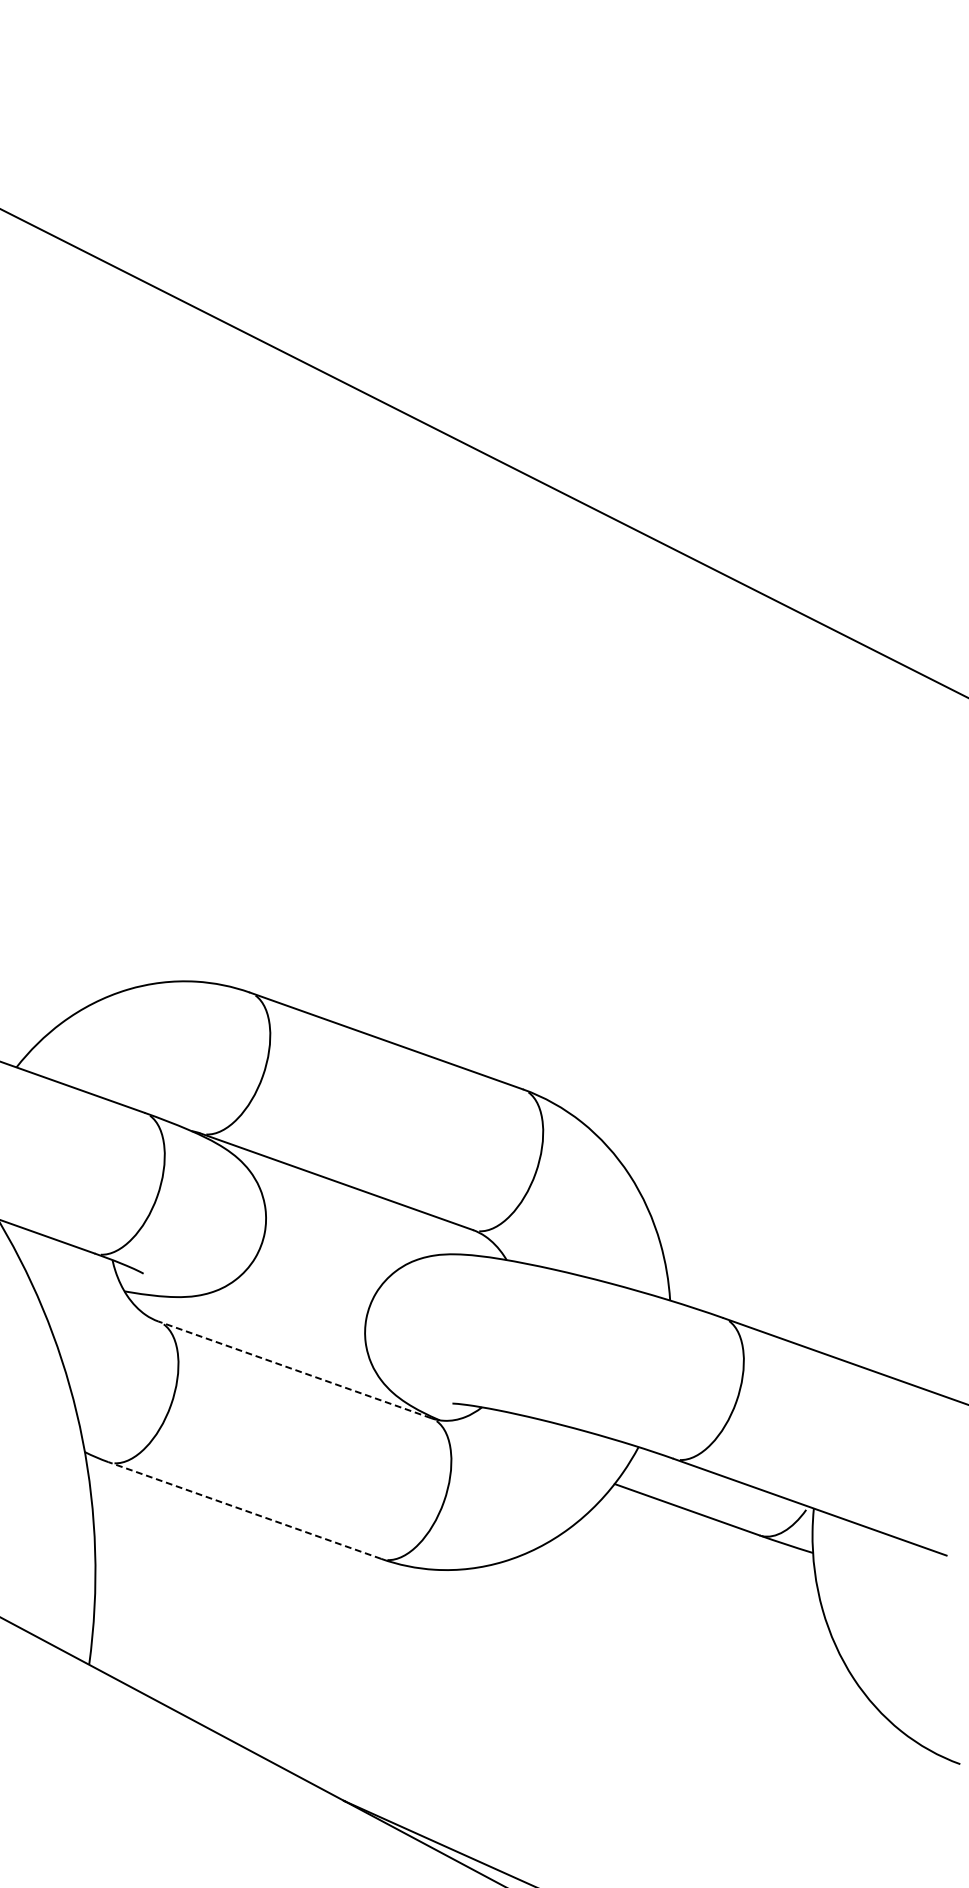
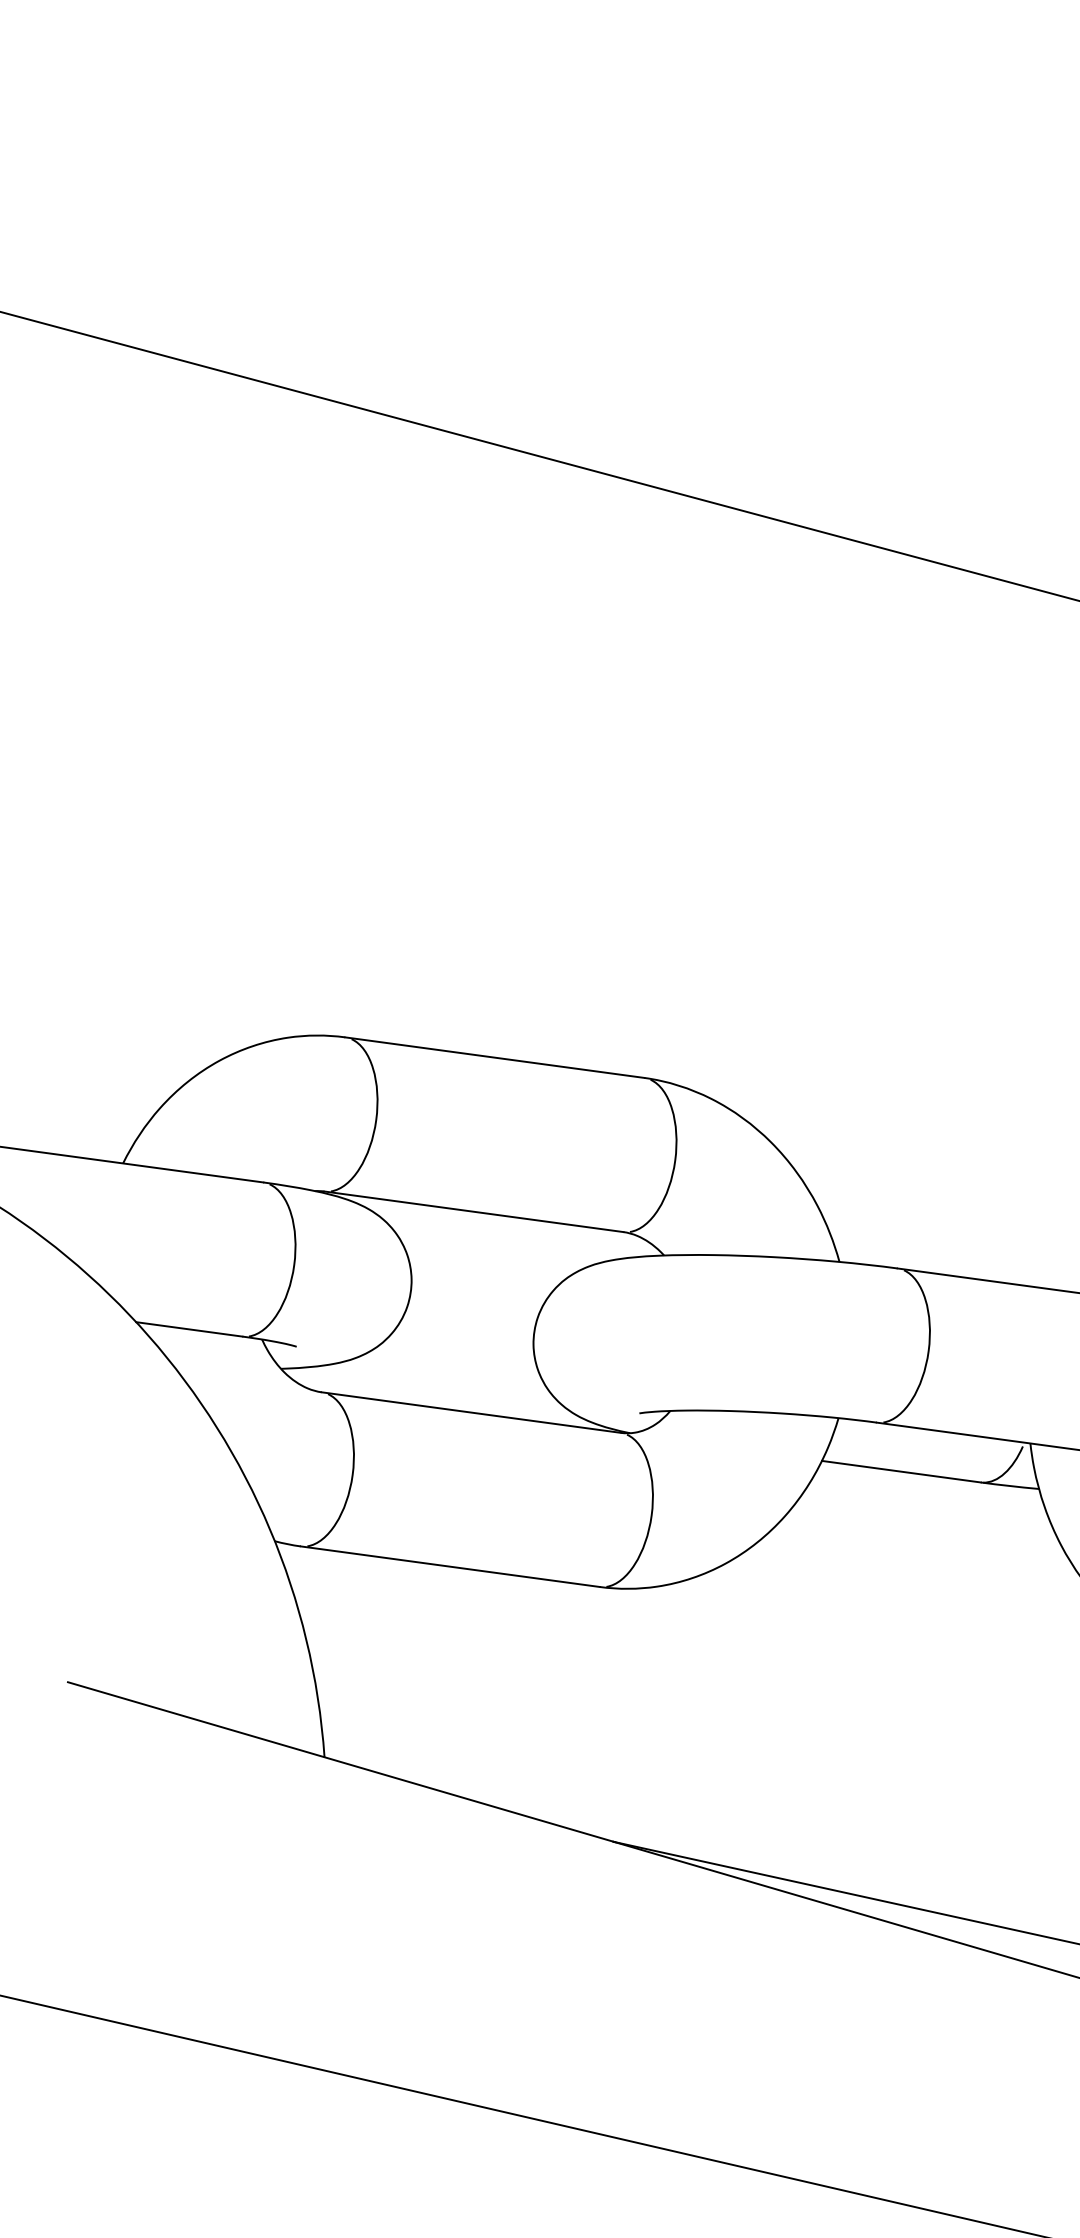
line: (294, 1369) -> (471, 1412), dashed -> solid
line: (244, 1510) -> (450, 1566), dashed -> solid

